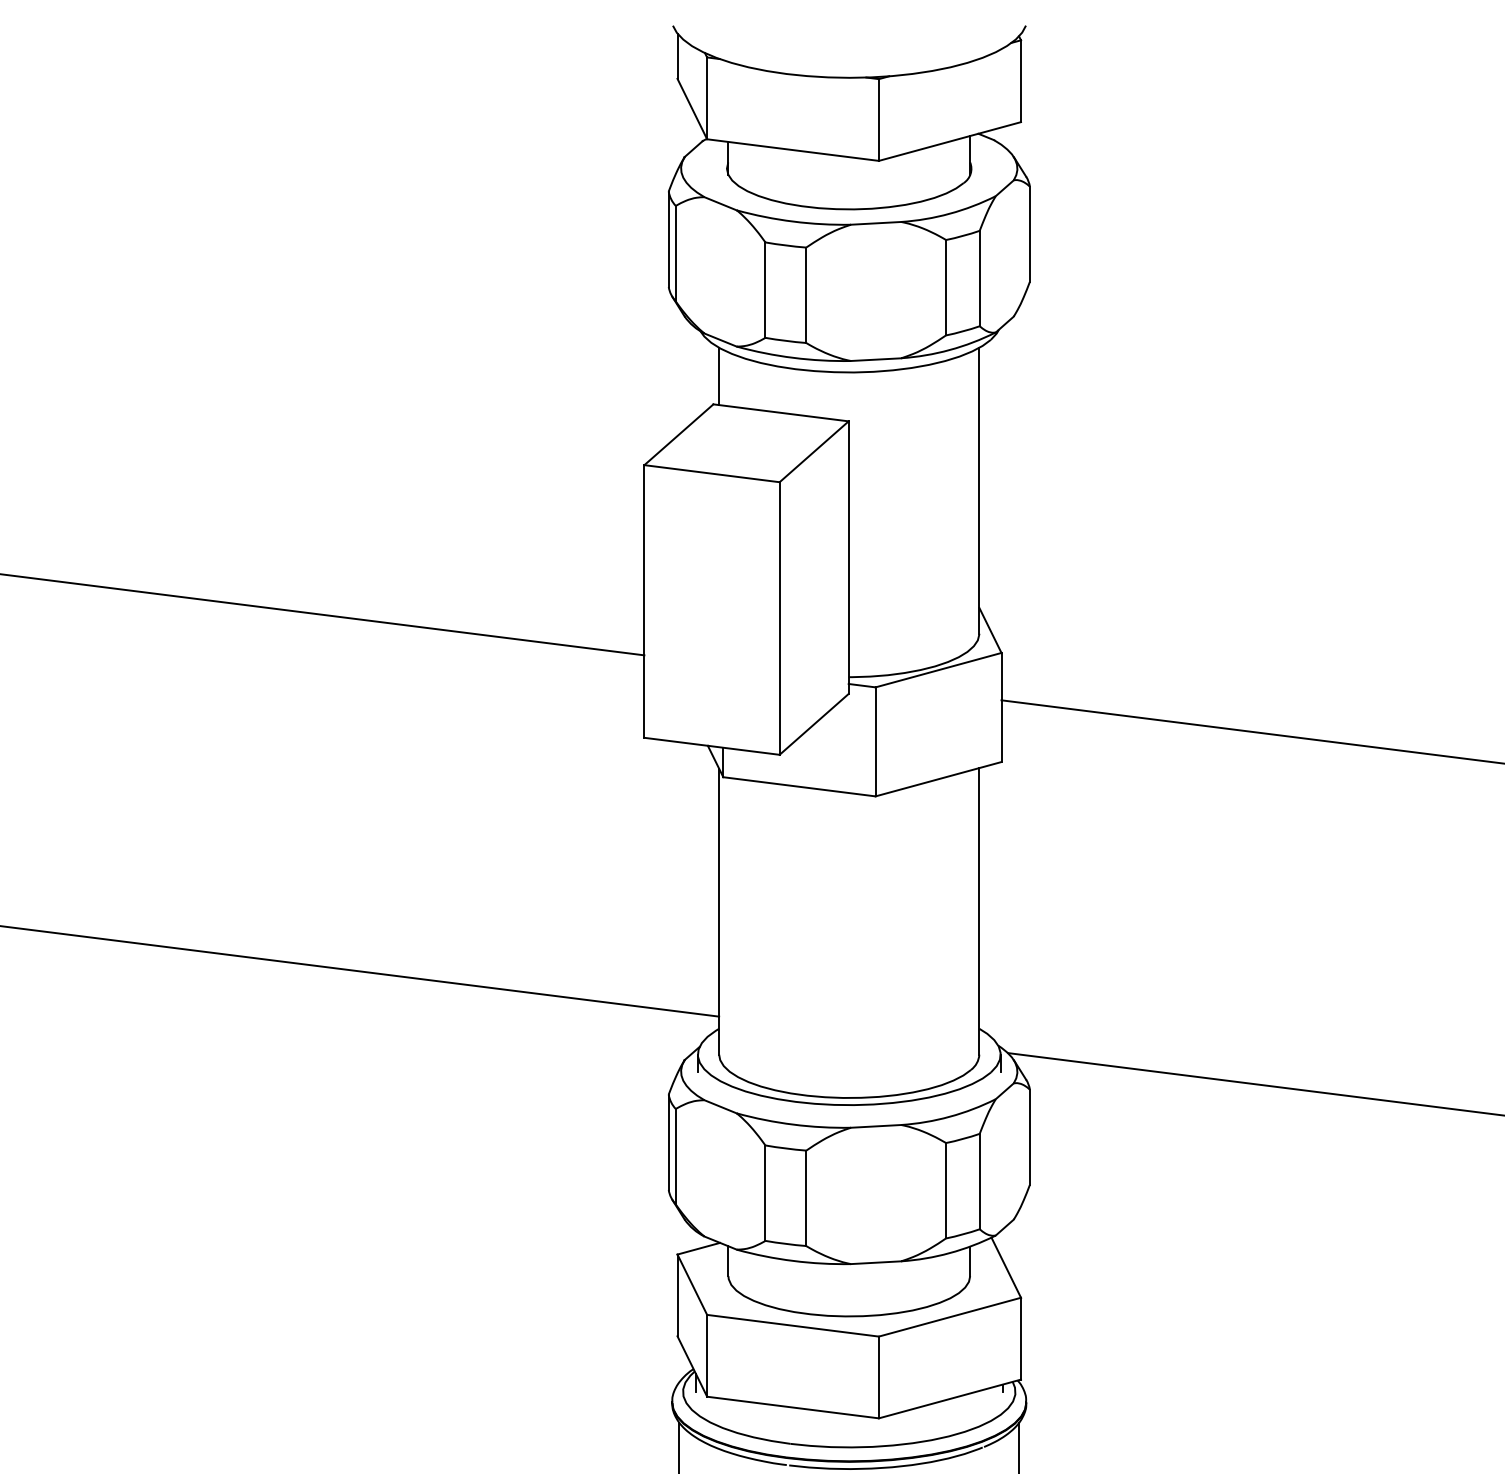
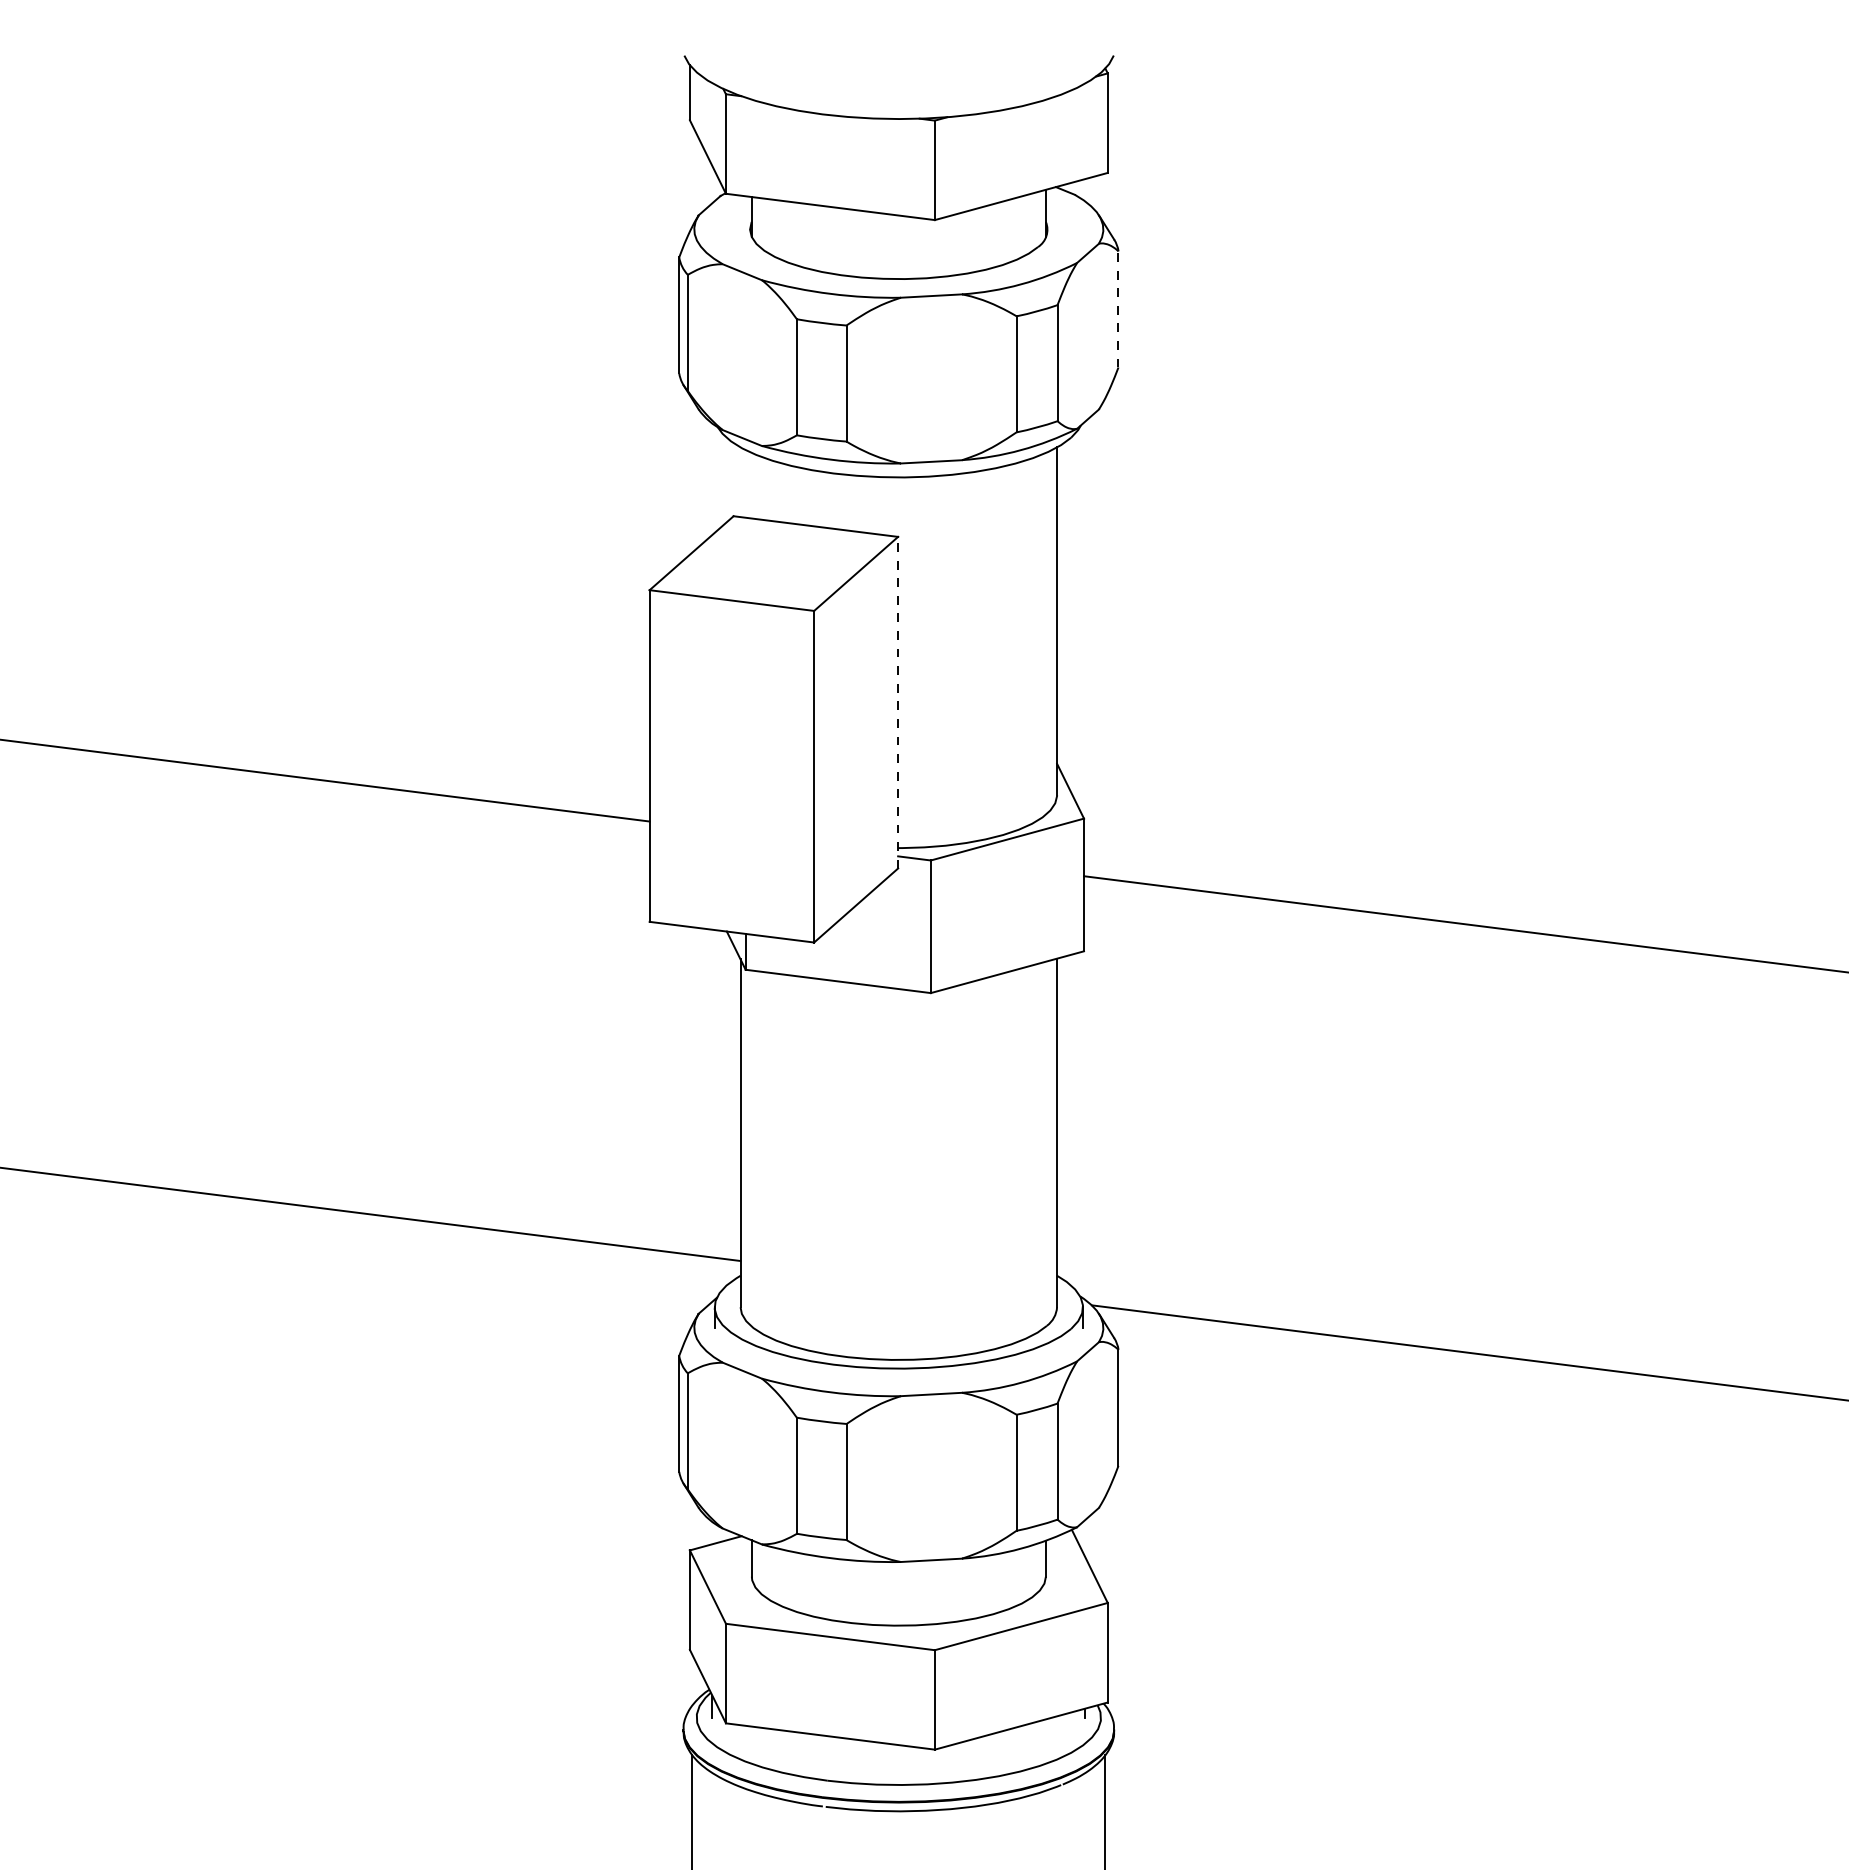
line: (1029, 233) -> (1118, 308), solid -> dashed
line: (719, 376) -> (740, 482), removed
line: (848, 557) -> (898, 702), solid -> dashed

